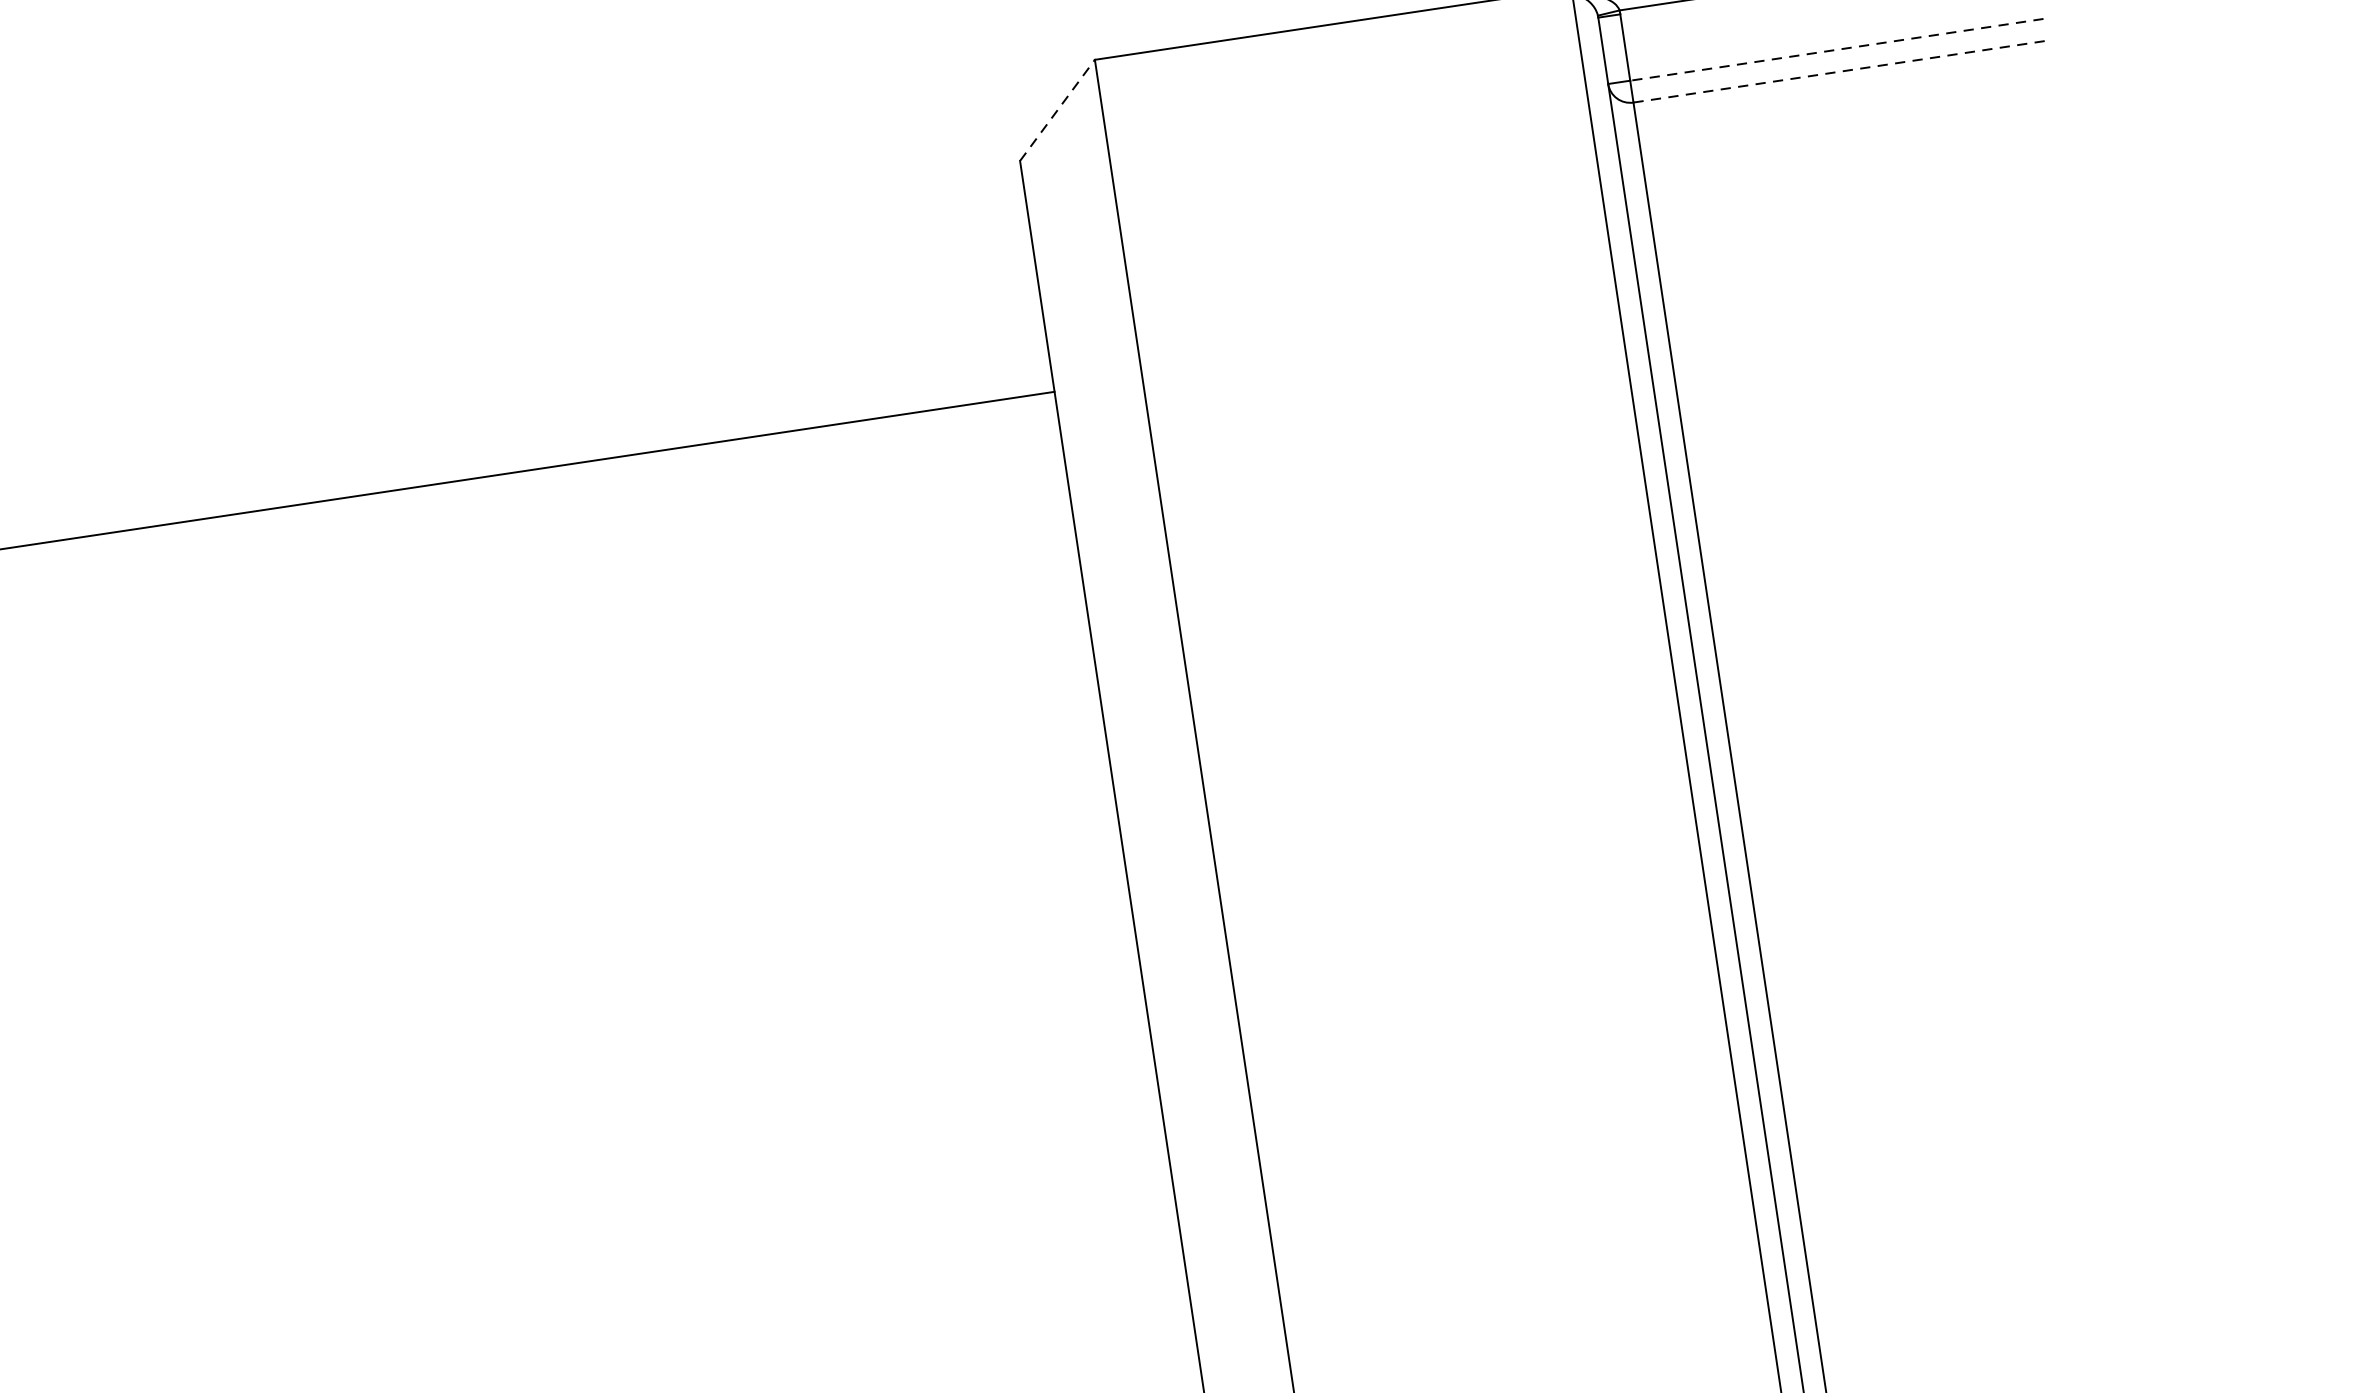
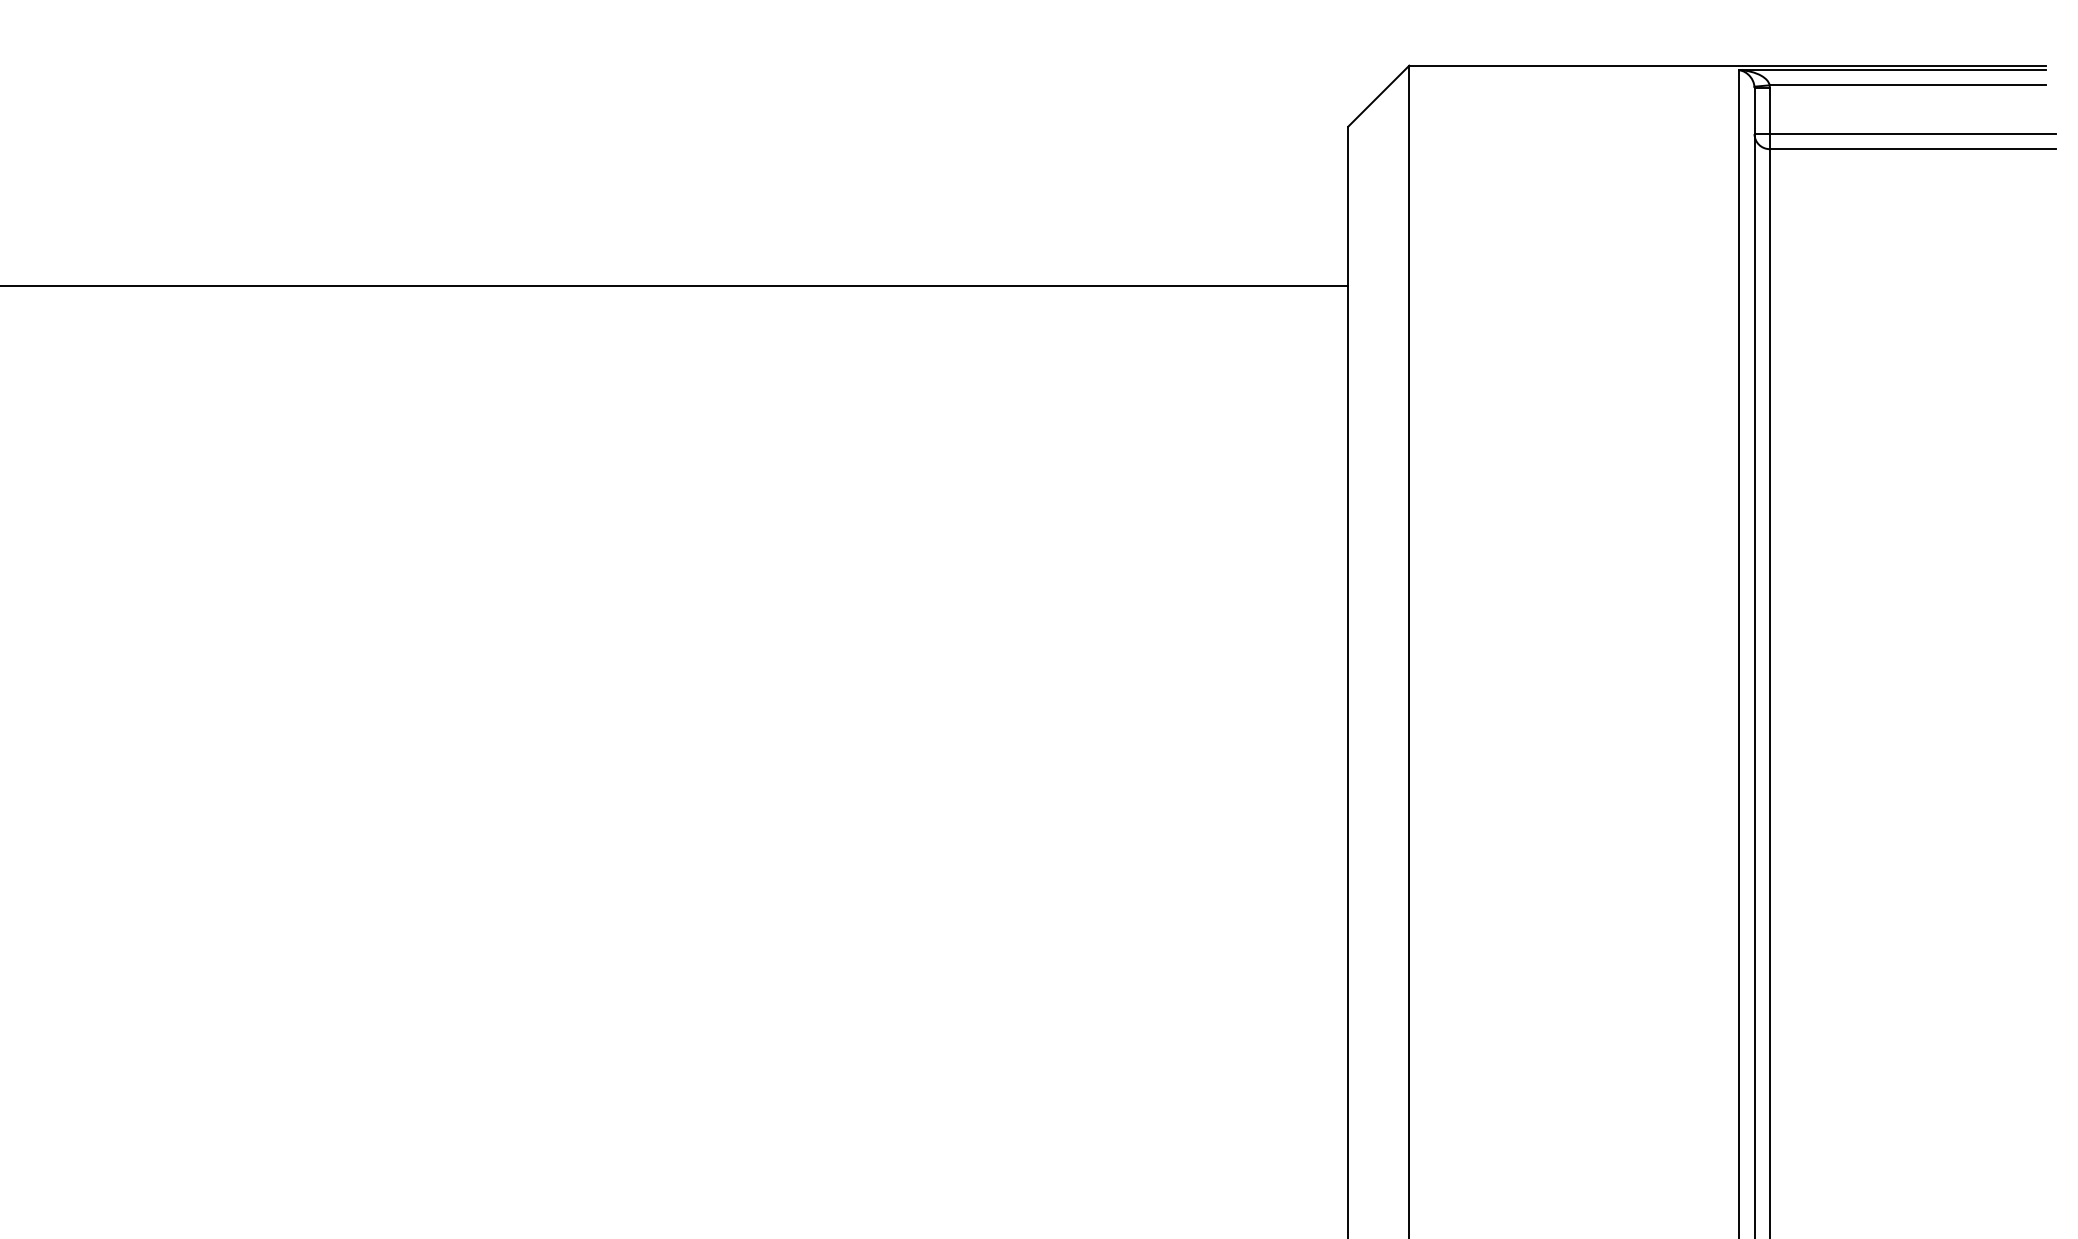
line: (1836, 50) -> (1912, 134), dashed -> solid
line: (1841, 72) -> (1913, 149), dashed -> solid
line: (1058, 109) -> (1379, 95), dashed -> solid

